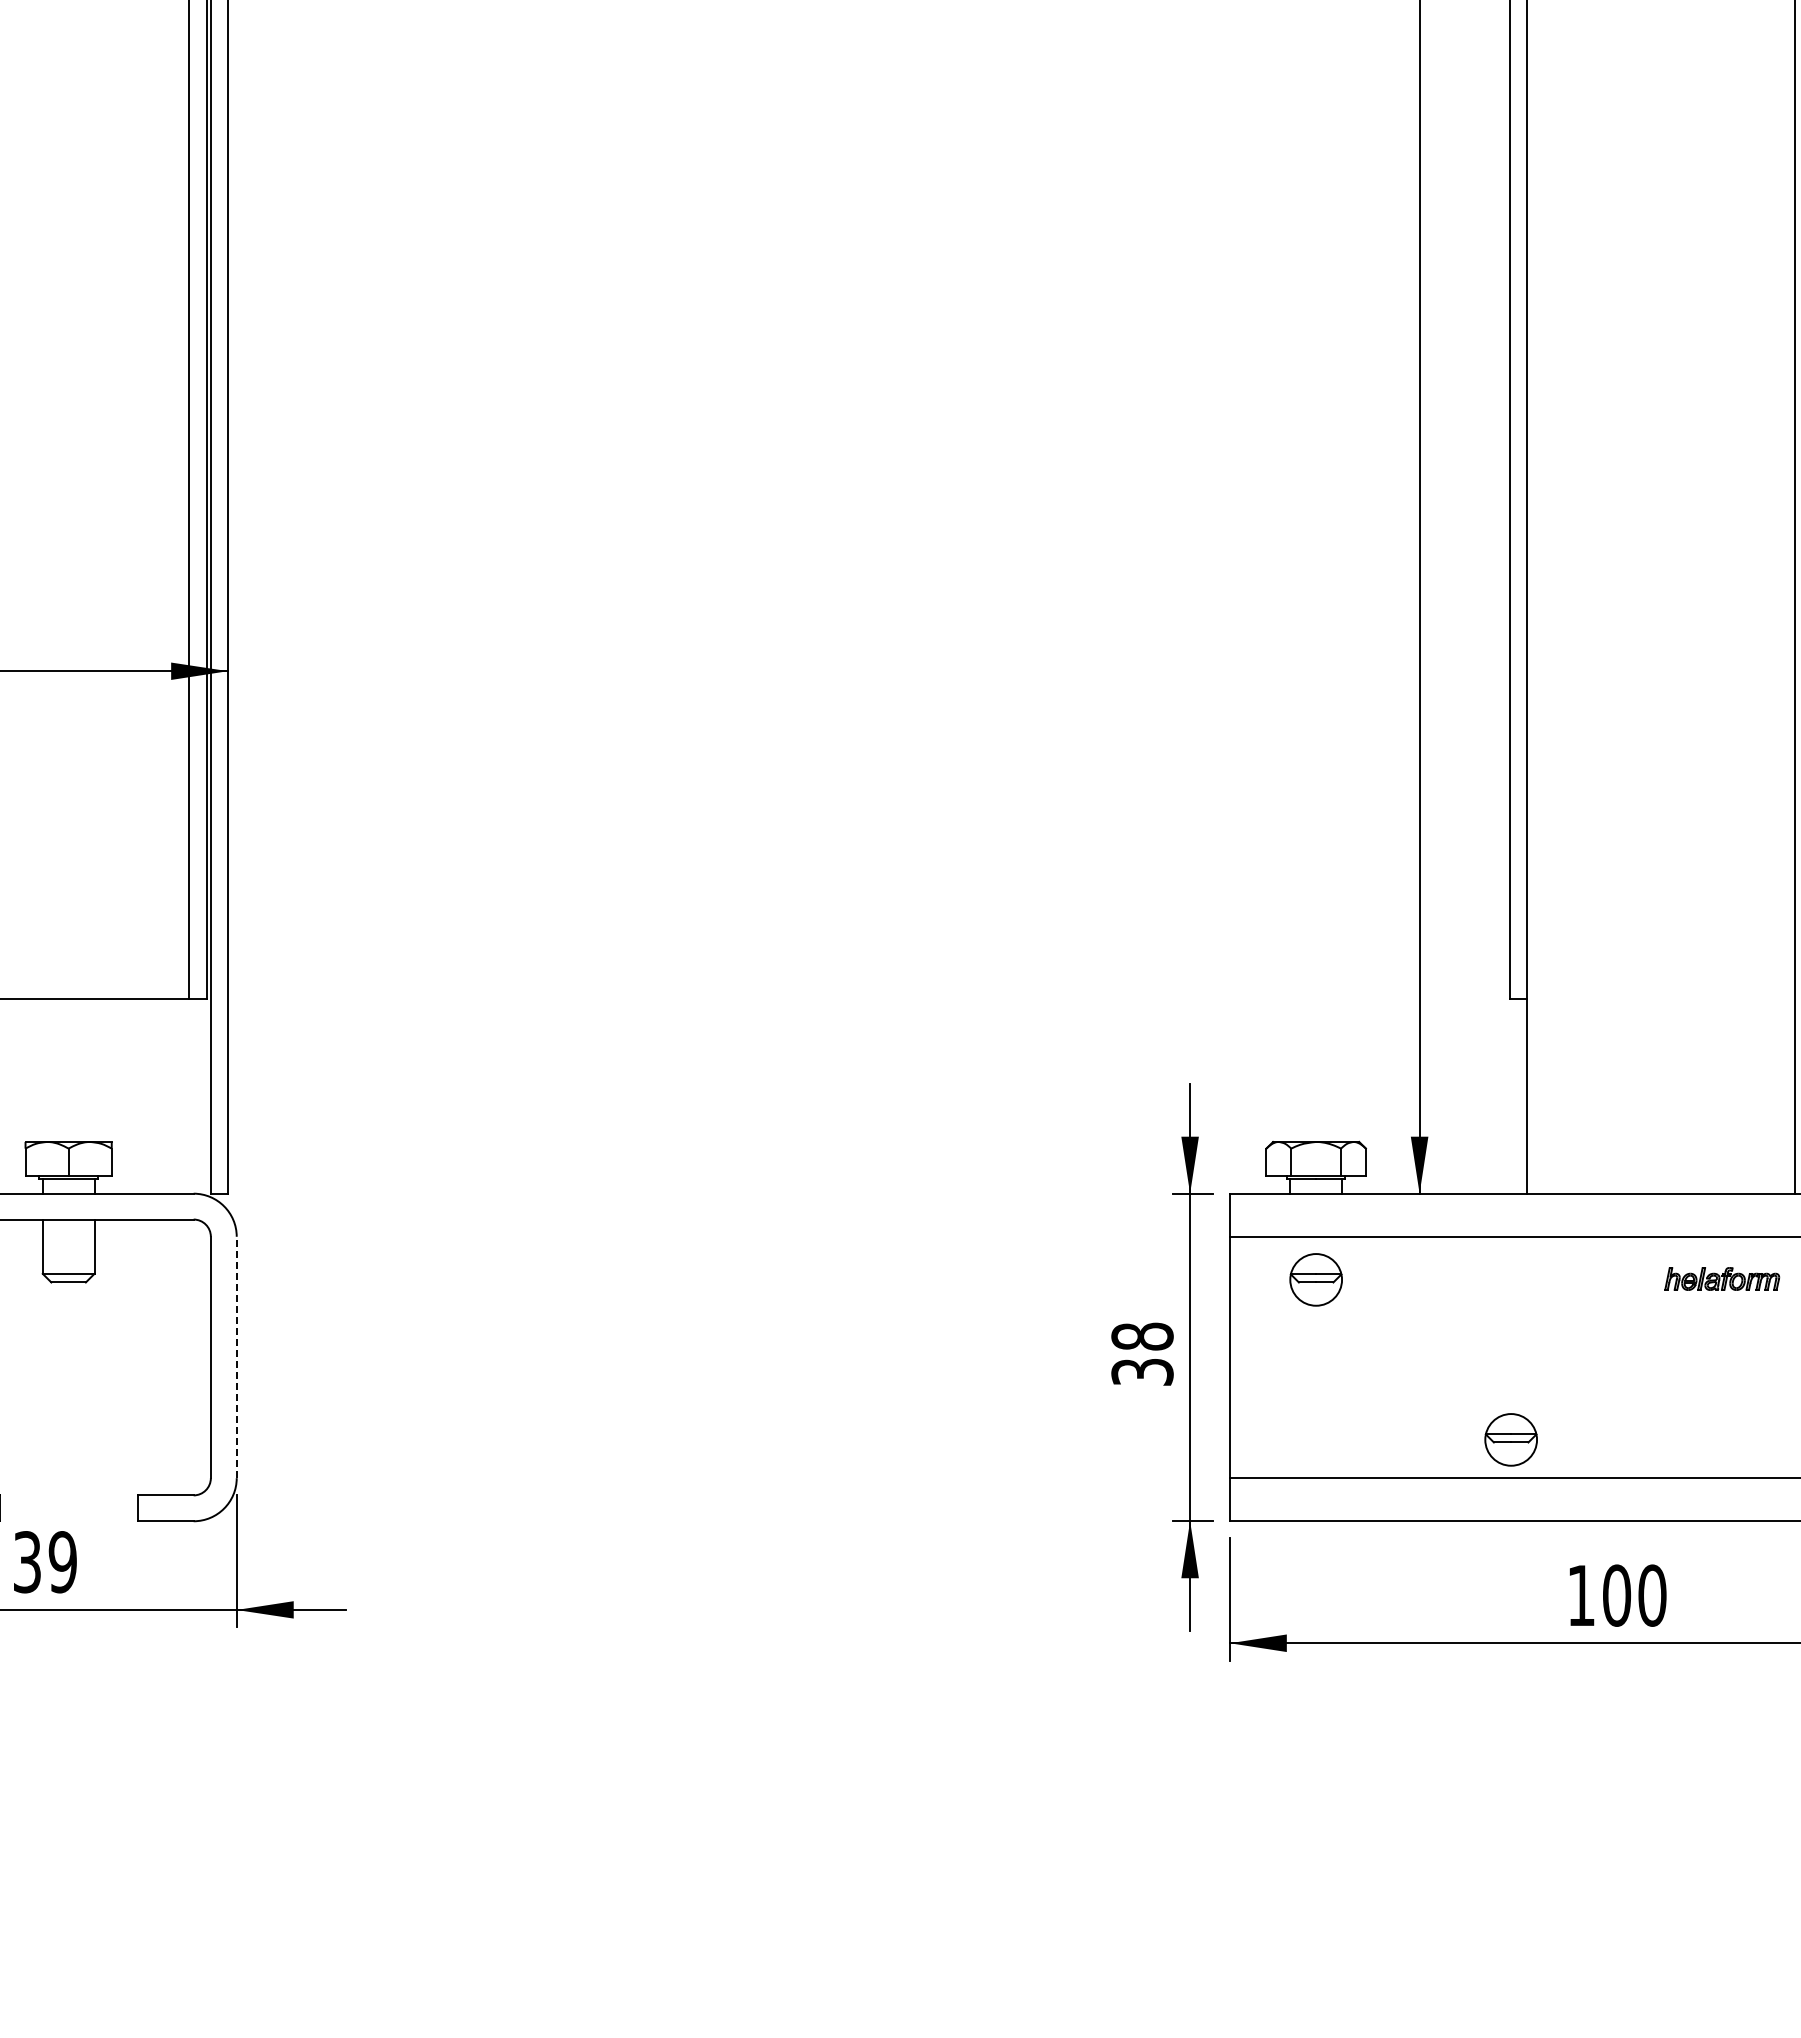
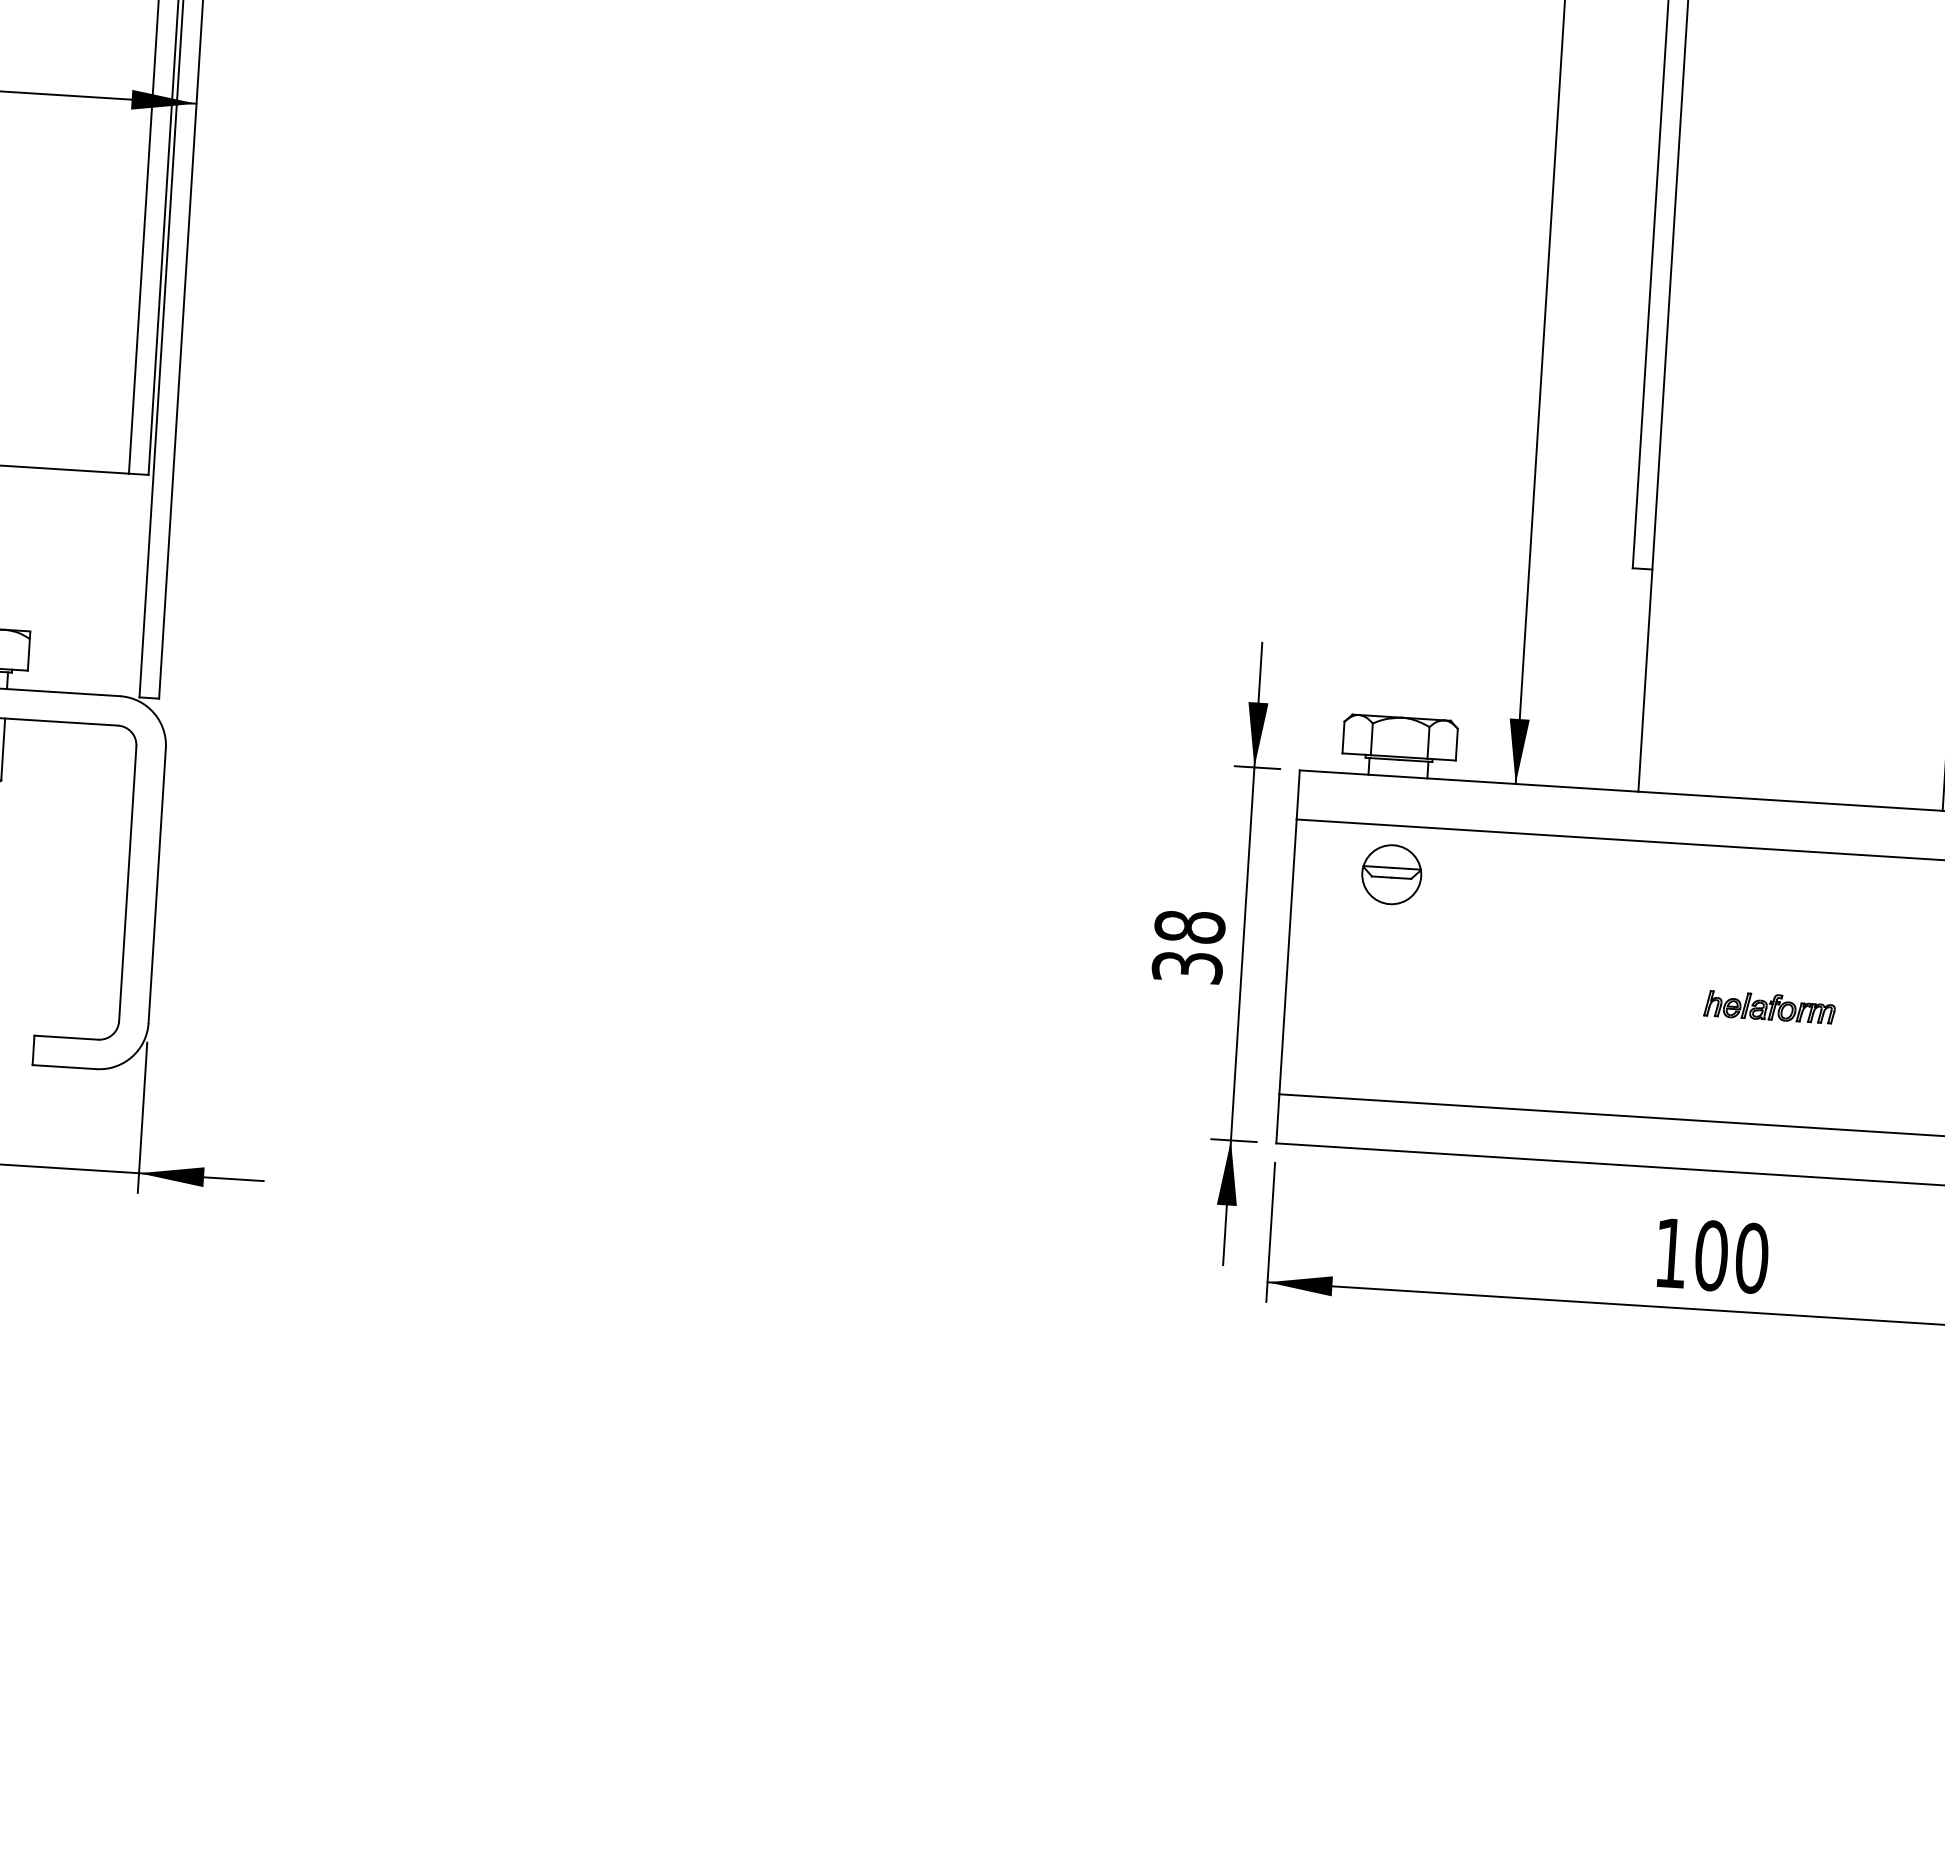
part: (1722, 1278) -> (1770, 1006), moved
line: (236, 1357) -> (156, 885), dashed -> solid
part: (1510, 1439) -> (1601, 1070), removed

